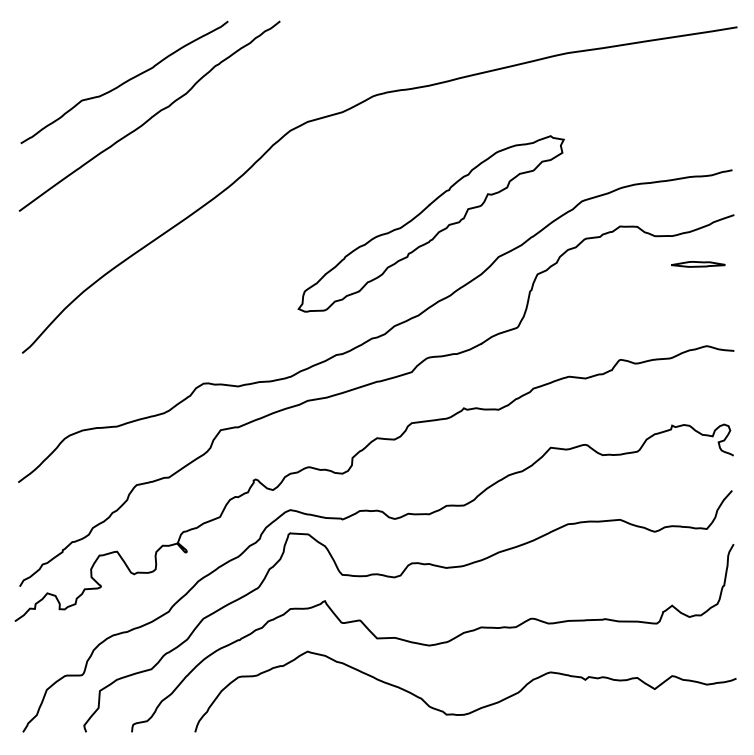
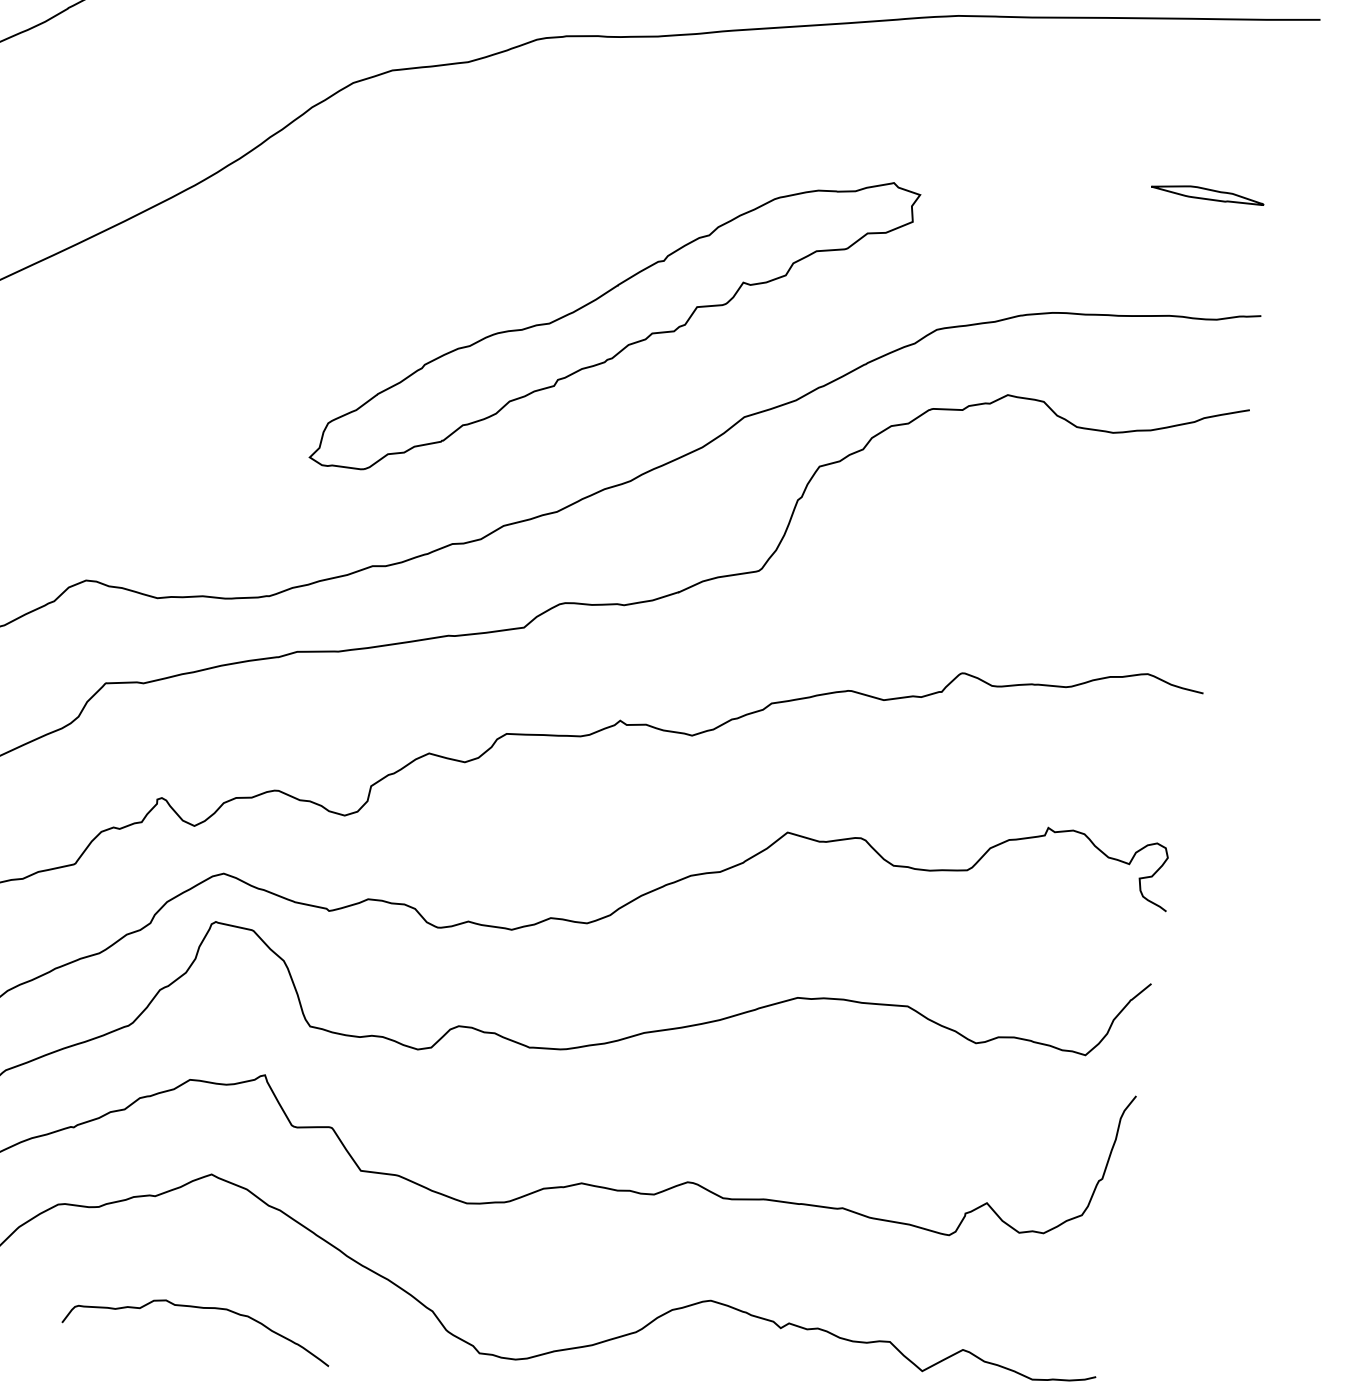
part: (698, 264) -> (1208, 194), moved
curve: (312, 715) -> (199, 1309), added

